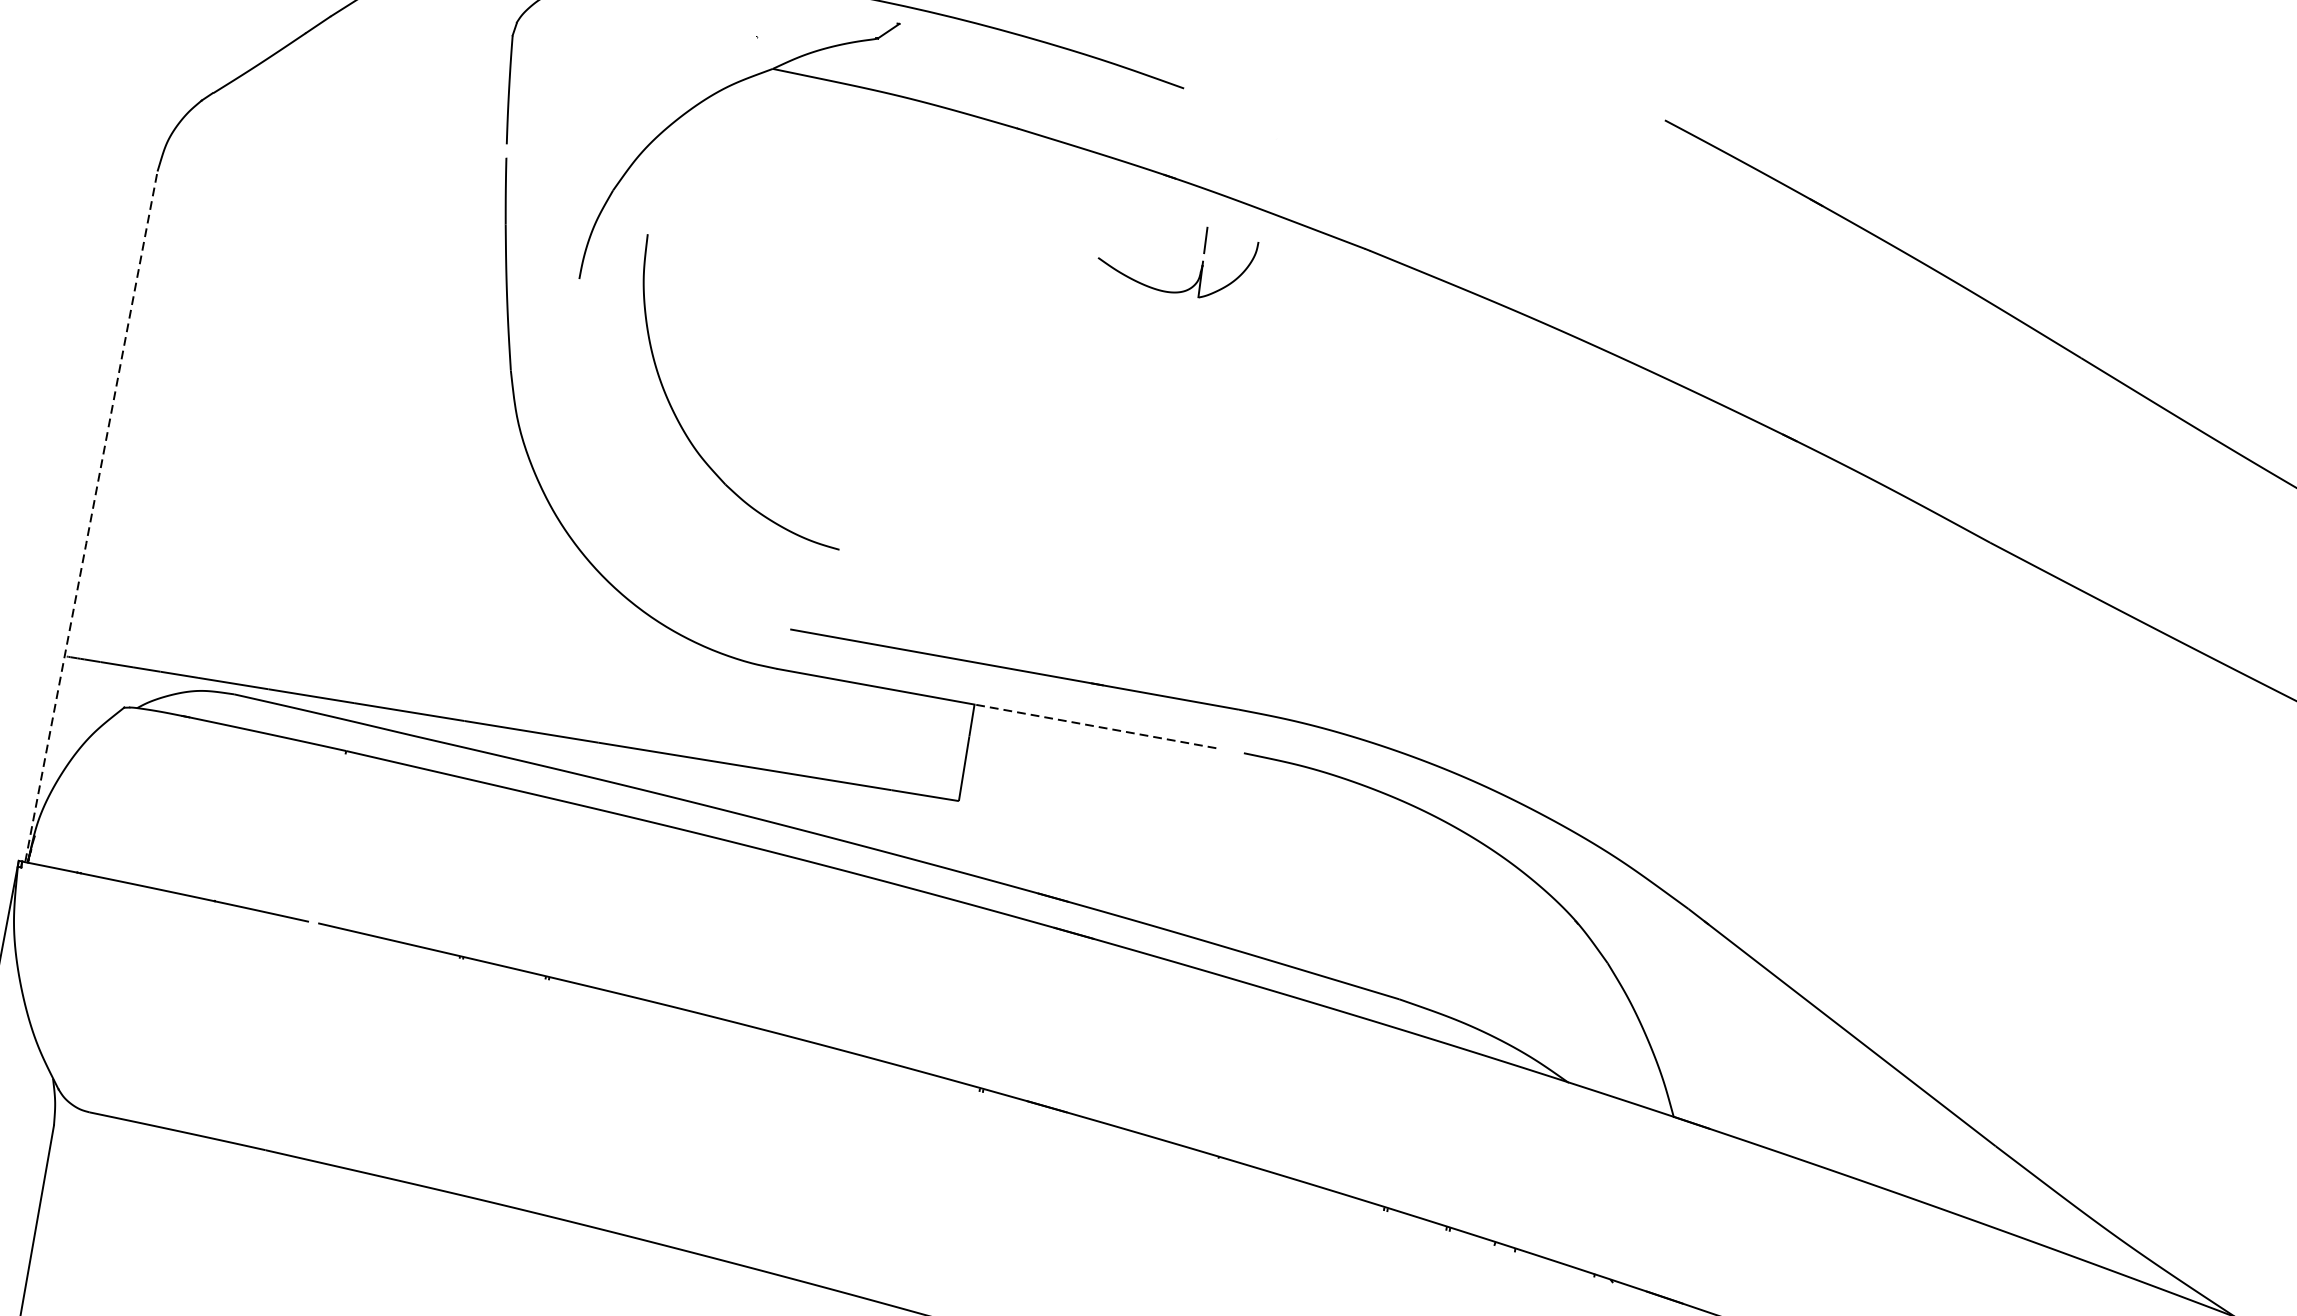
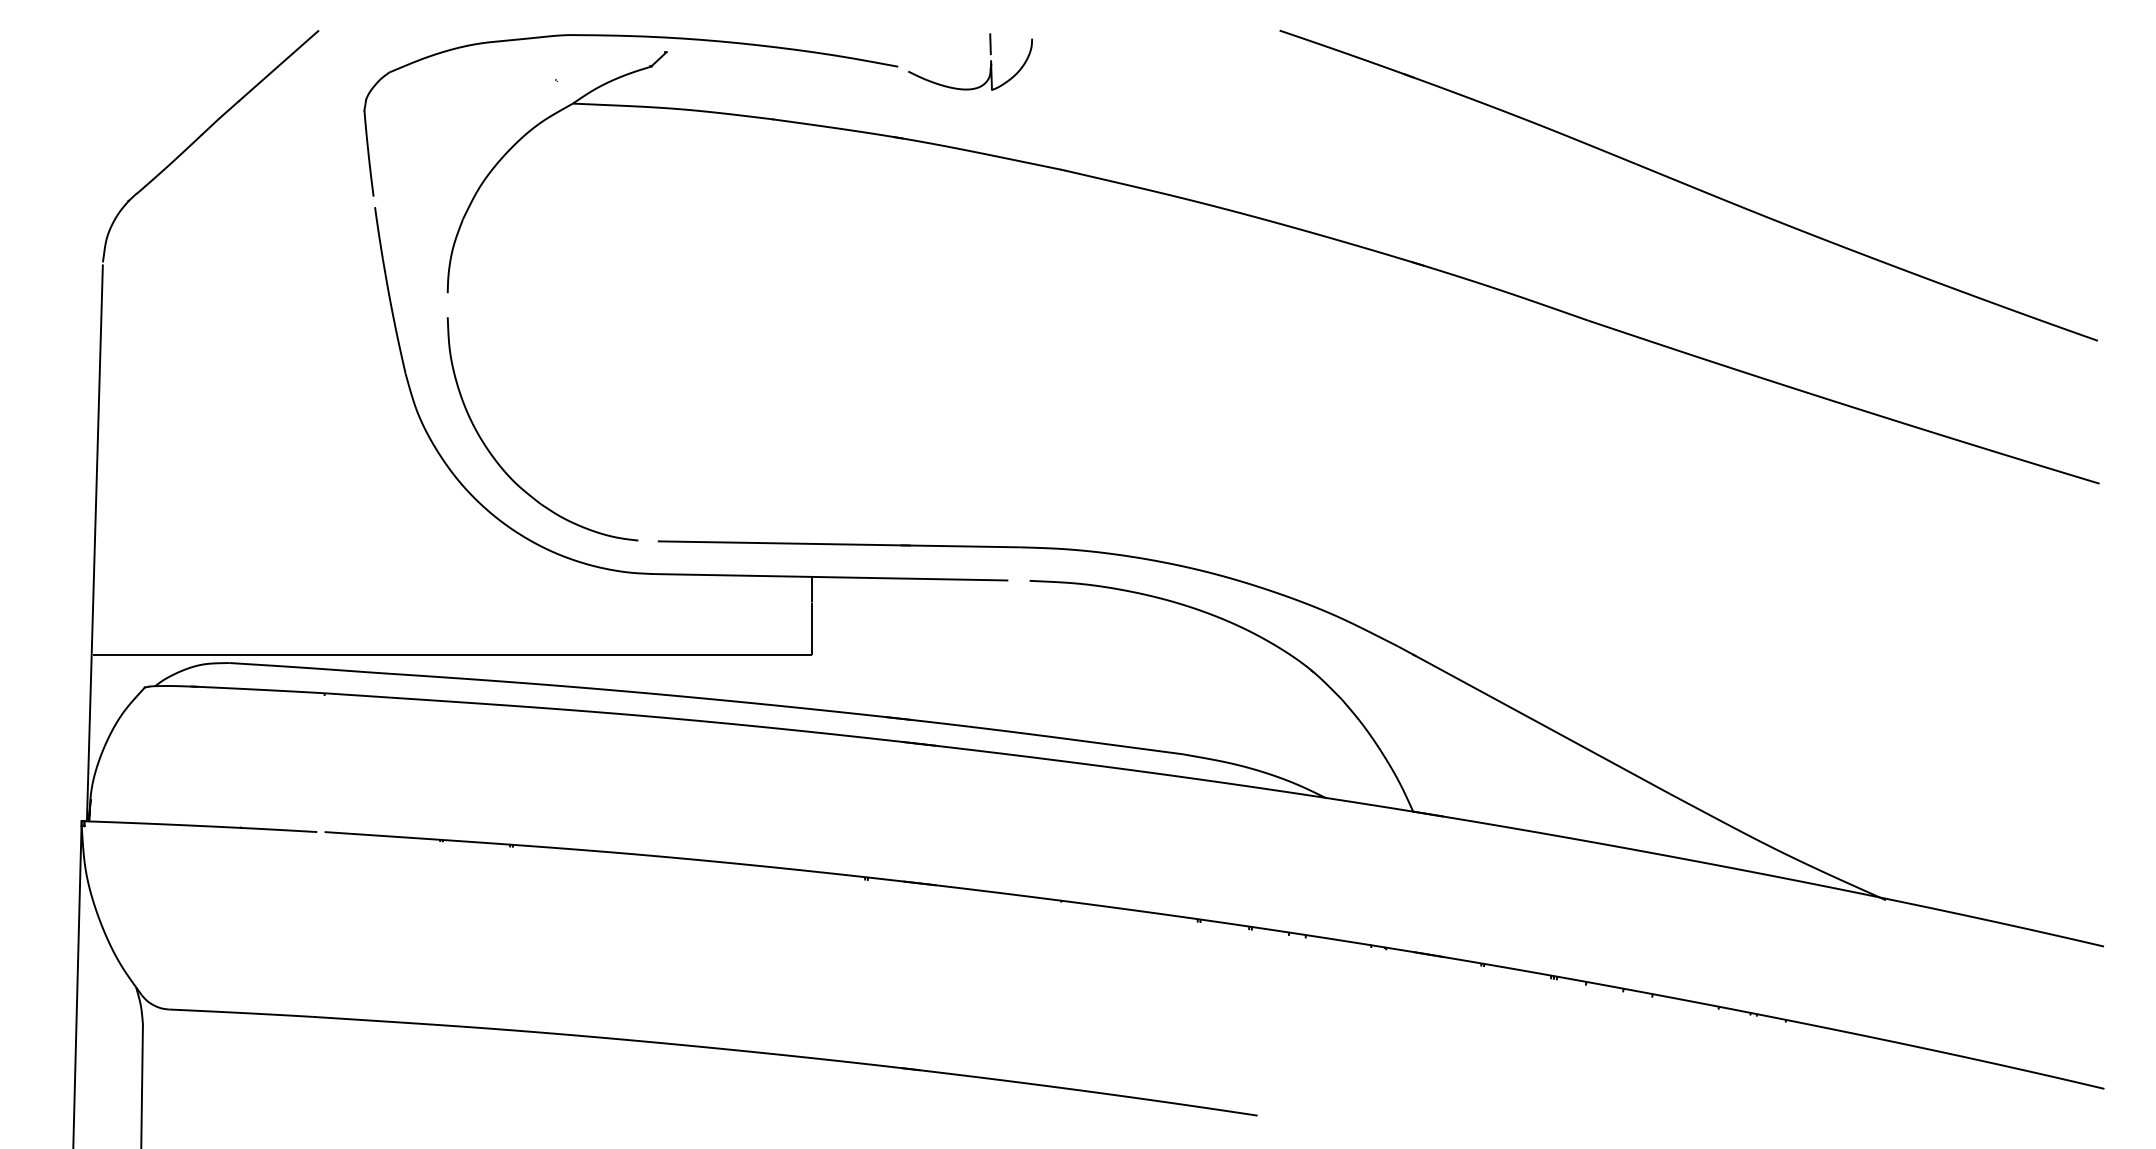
part: (1202, 261) -> (990, 61), moved
part: (683, 427) -> (500, 464), moved
line: (90, 518) -> (94, 543), dashed -> solid
line: (1095, 726) -> (909, 578), dashed -> solid

